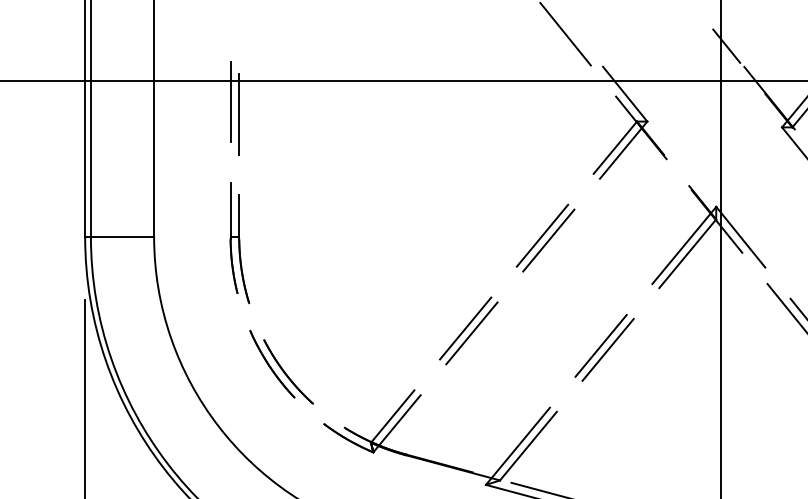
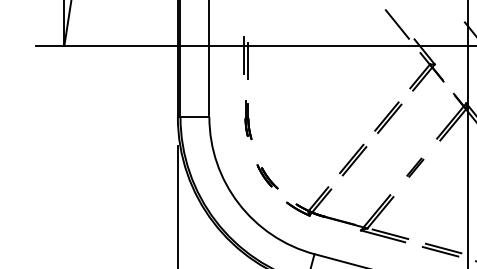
part: (239, 242) -> (248, 119), size x0.7
part: (605, 347) -> (415, 167), size x0.6
part: (281, 366) -> (267, 176), size x0.7

